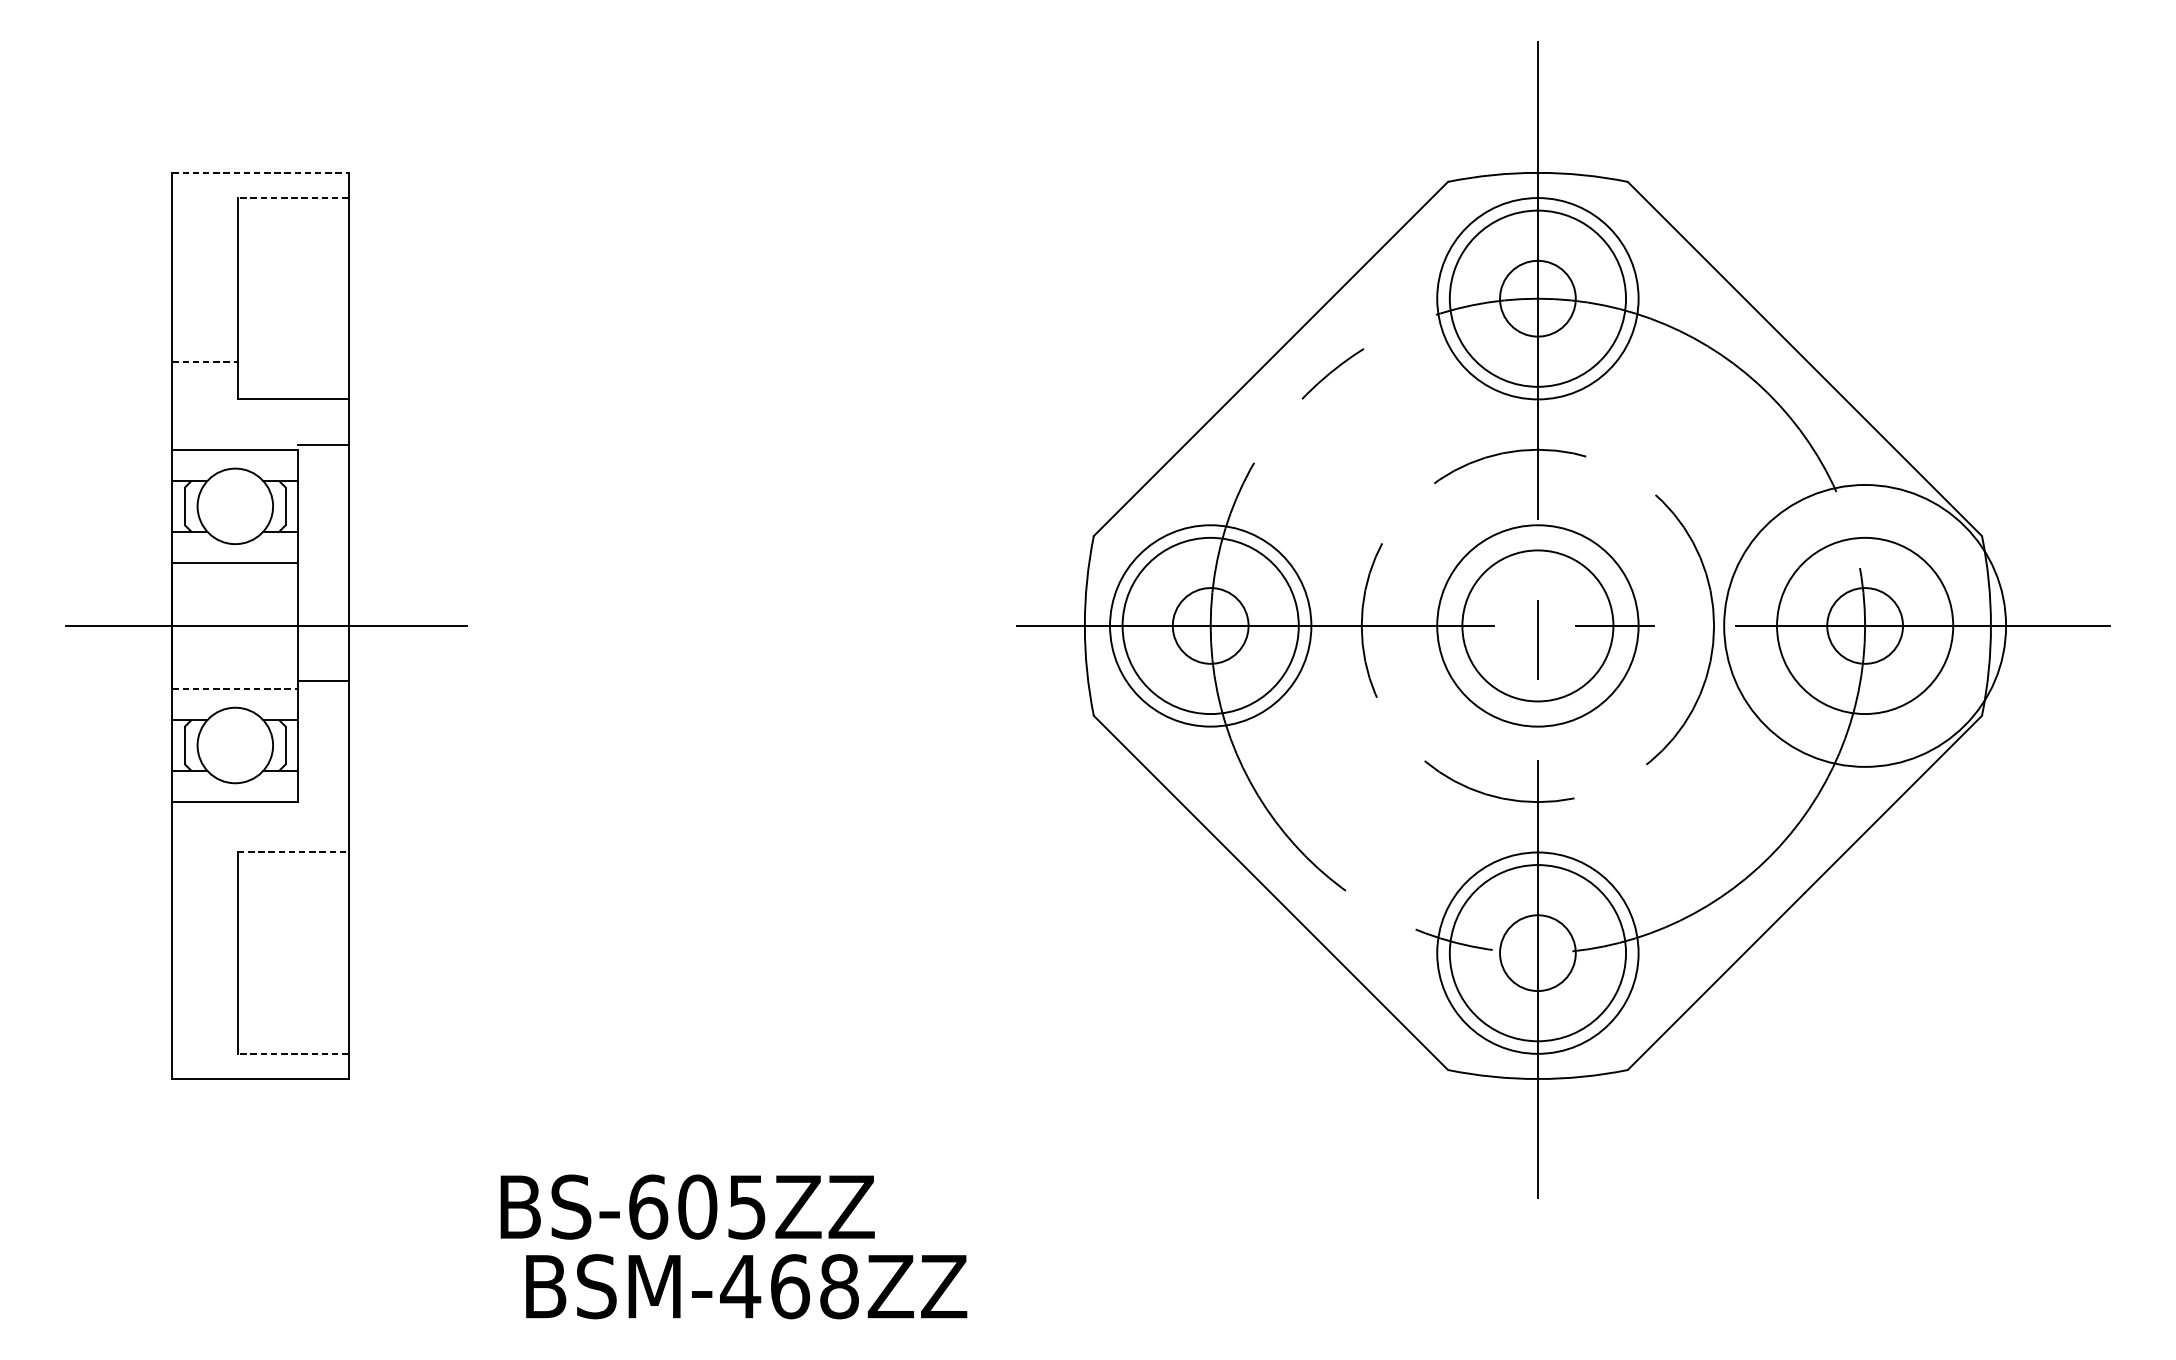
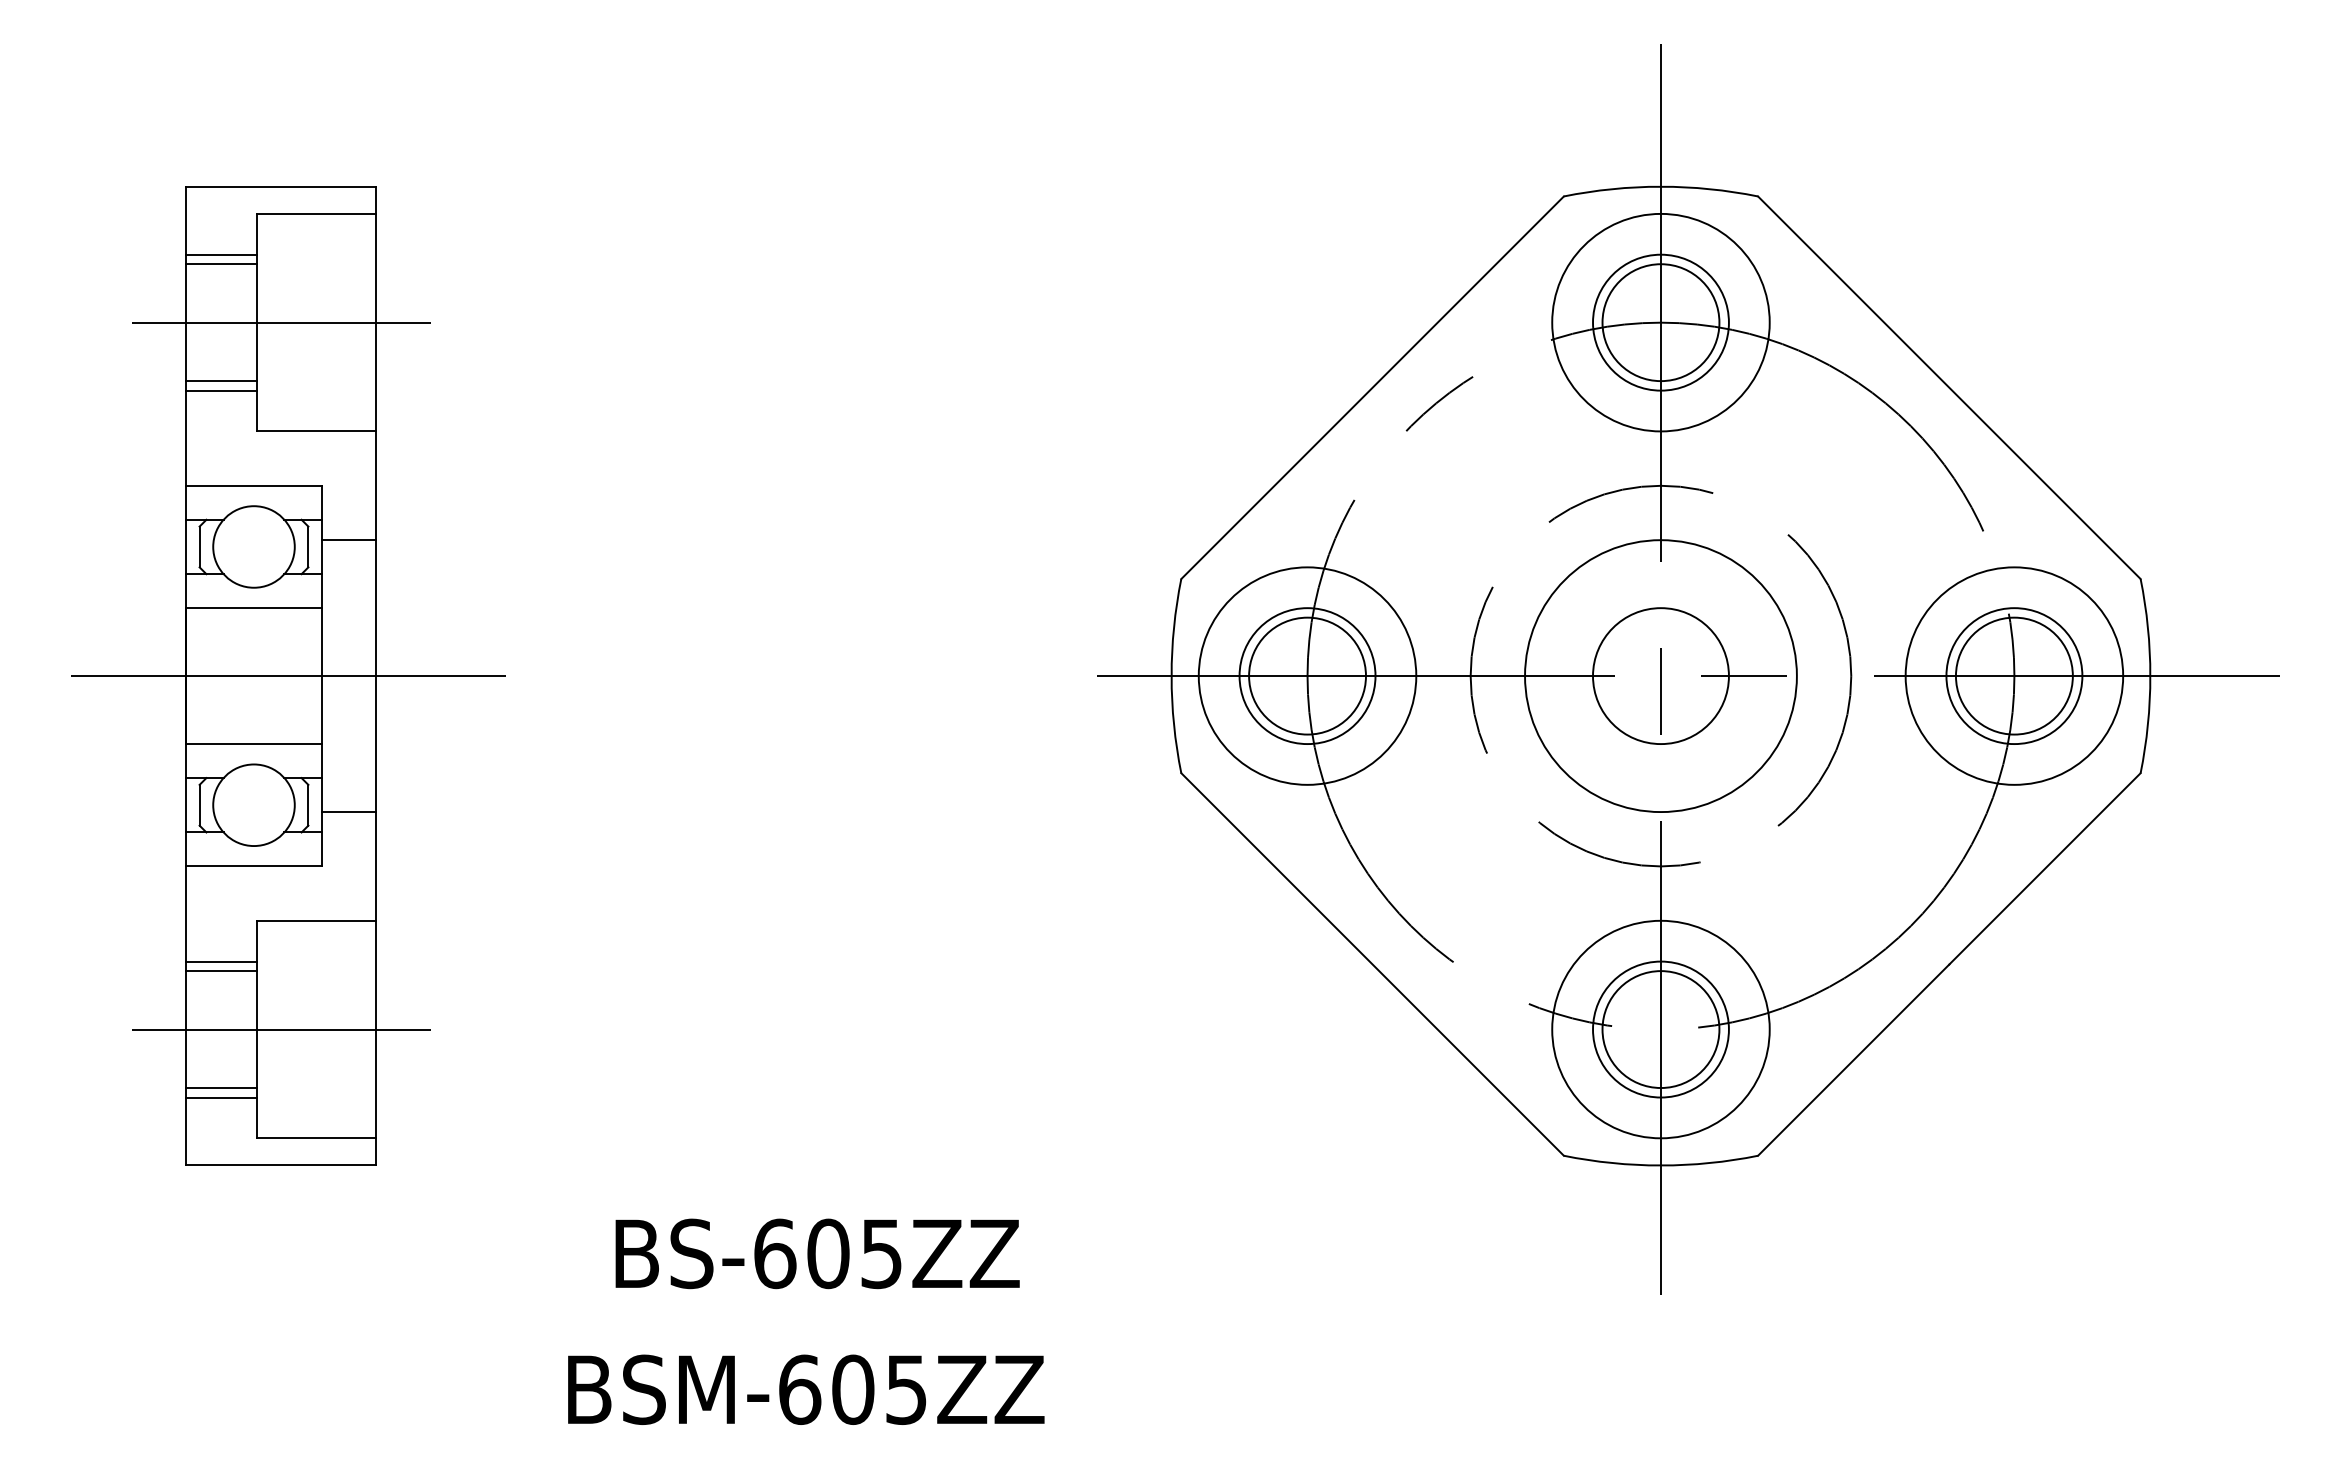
line: (260, 172) -> (281, 186), dashed -> solid
line: (293, 197) -> (316, 213), dashed -> solid
line: (205, 235) -> (221, 254), added
line: (205, 244) -> (221, 264), added
line: (259, 298) -> (280, 322), added
circle: (1537, 298) -> (1660, 322), size x0.71
circle: (1537, 298) -> (1660, 322), size x1.43
line: (205, 353) -> (221, 381), added
line: (205, 361) -> (221, 390), dashed -> solid
line: (322, 445) -> (348, 540), moved
circle: (1210, 625) -> (1307, 675), size x1.43
circle: (1864, 625) -> (2013, 675), size x1.43
circle: (1865, 625) -> (2014, 675), size x0.71
circle: (1210, 626) -> (1307, 676), size x0.71
circle: (1537, 626) -> (1660, 676), size x0.62
circle: (1537, 626) -> (1660, 676), size x1.67
circle: (1865, 626) -> (2014, 676), size x0.71
line: (322, 680) -> (348, 812), moved
line: (235, 689) -> (254, 744), dashed -> solid
line: (293, 852) -> (316, 920), dashed -> solid
line: (205, 890) -> (221, 961), added
line: (205, 899) -> (221, 971), added
line: (259, 953) -> (280, 1029), added
circle: (1537, 953) -> (1660, 1029), size x0.71
circle: (1537, 953) -> (1660, 1029), size x1.43
line: (205, 1007) -> (221, 1088), added
line: (205, 1016) -> (221, 1097), added
line: (293, 1054) -> (316, 1138), dashed -> solid
text: (687, 1206) -> (817, 1253), moved
text: (789, 1286) -> (852, 1389), BSM-468ZZ -> BSM-605ZZ

